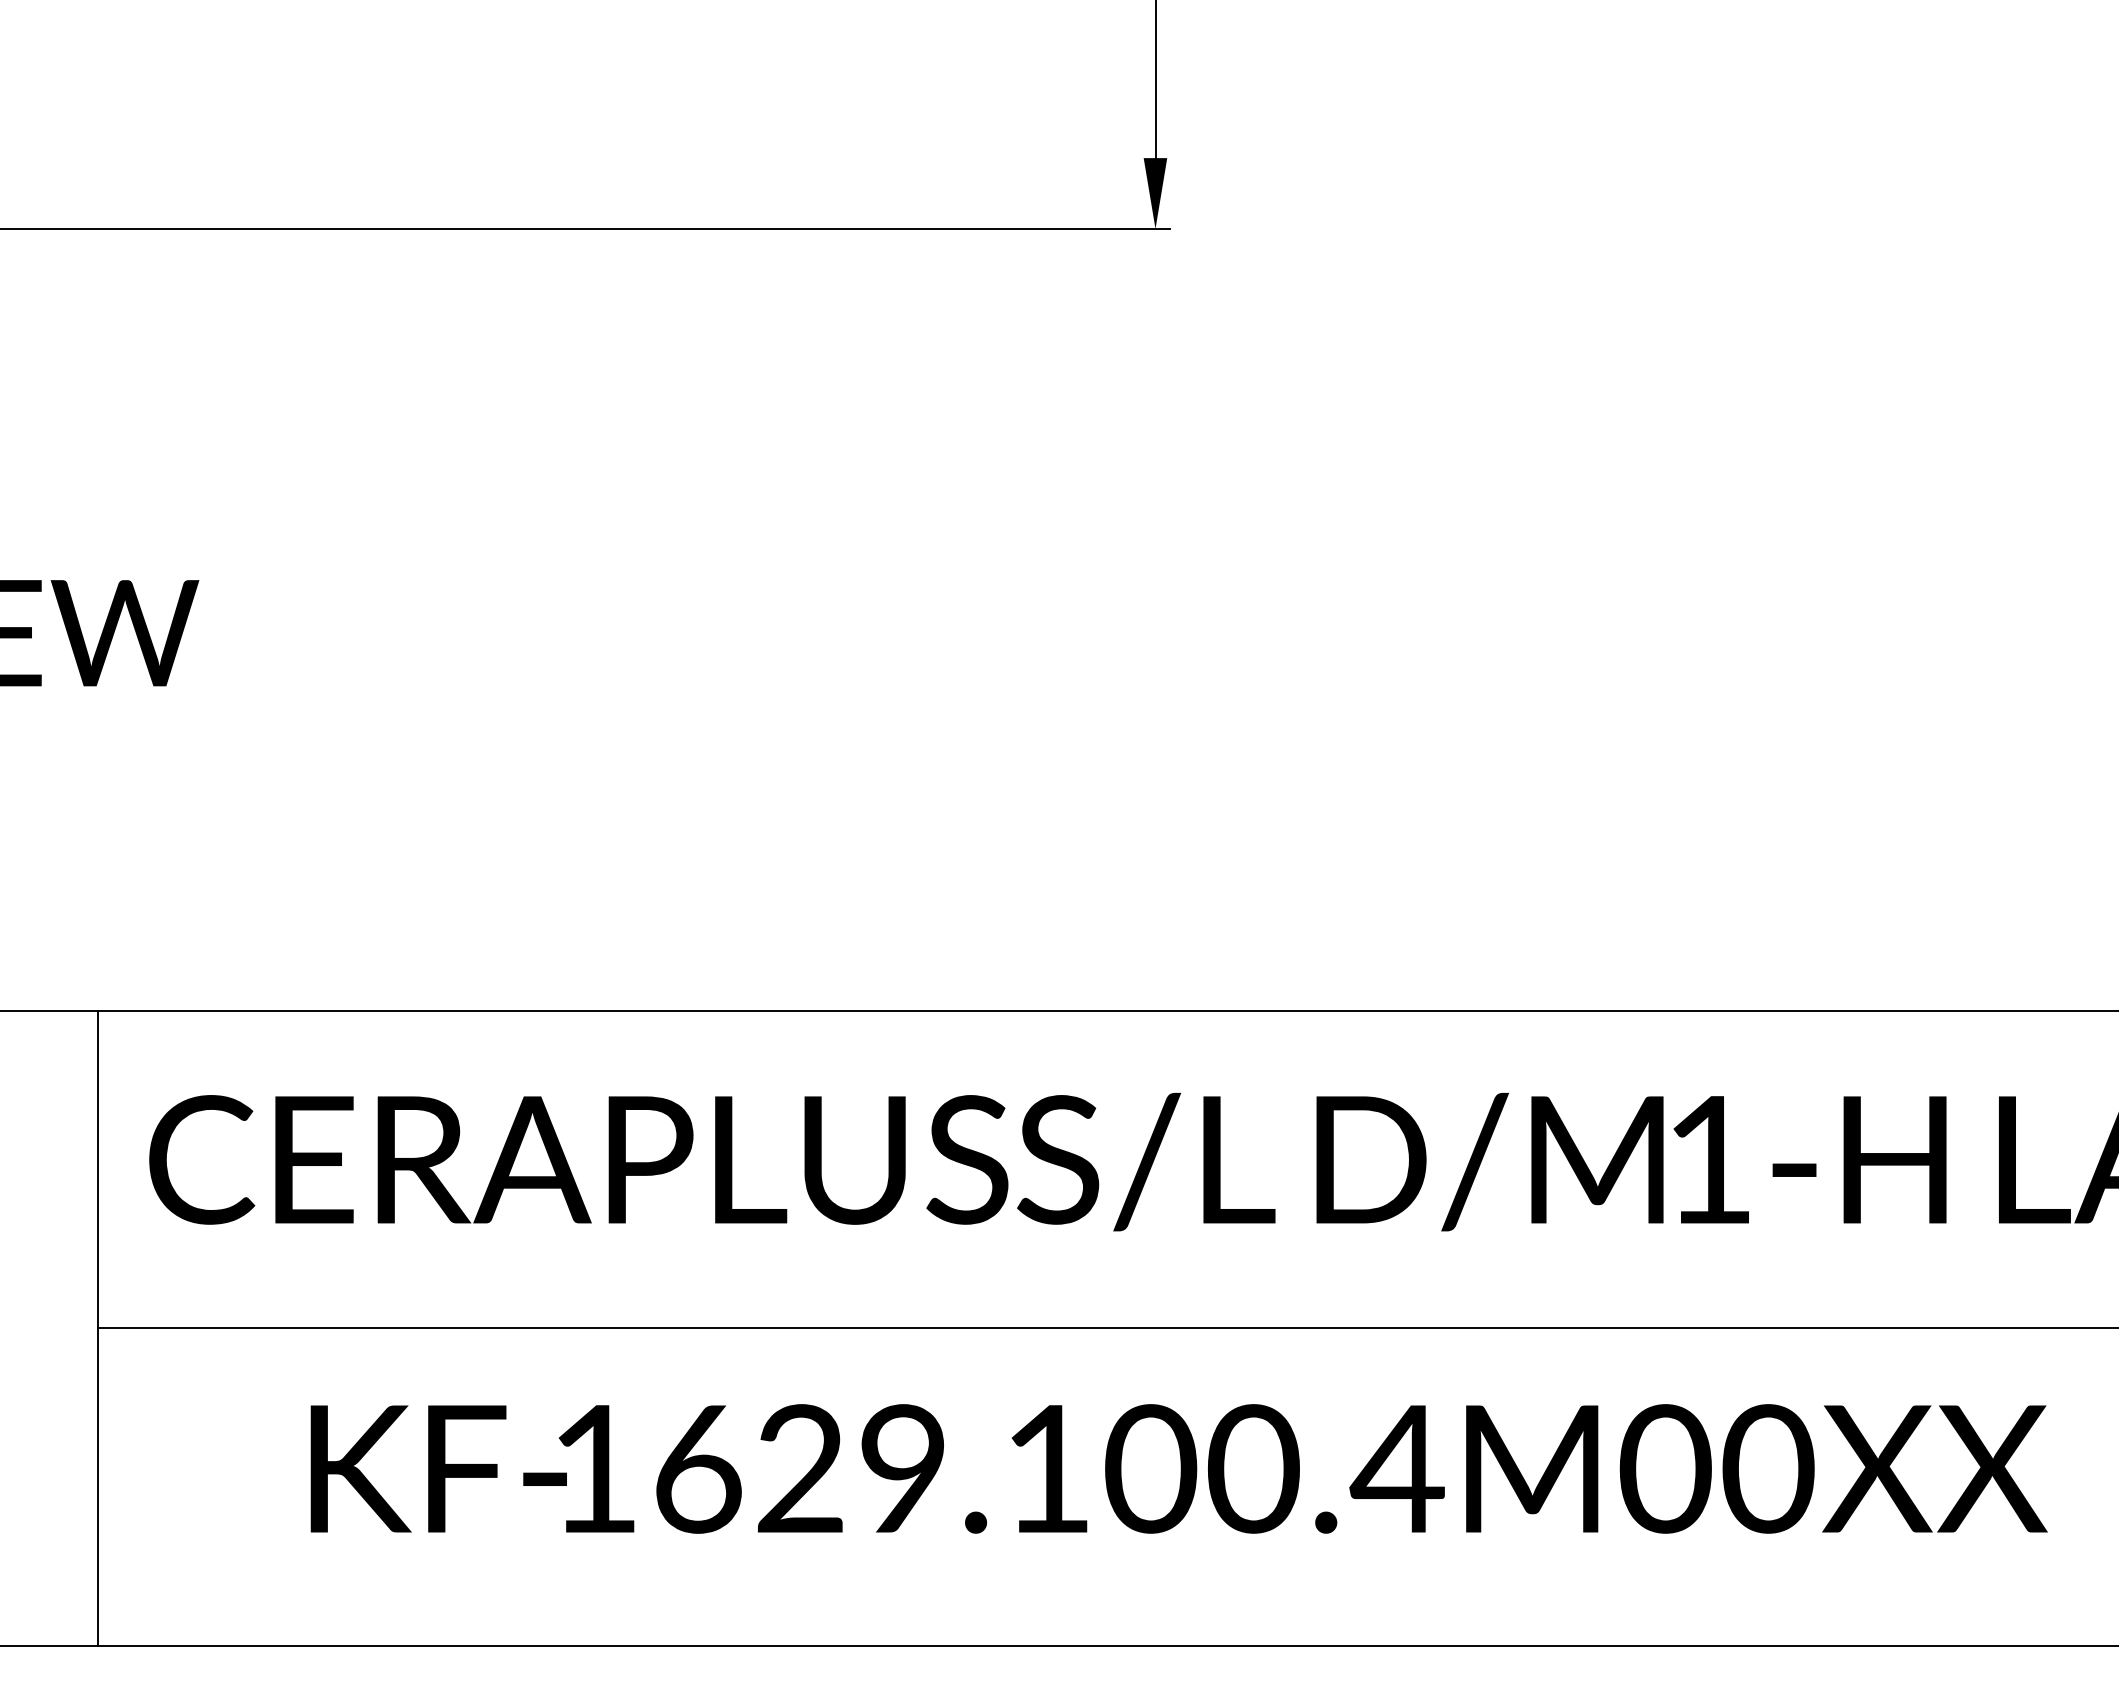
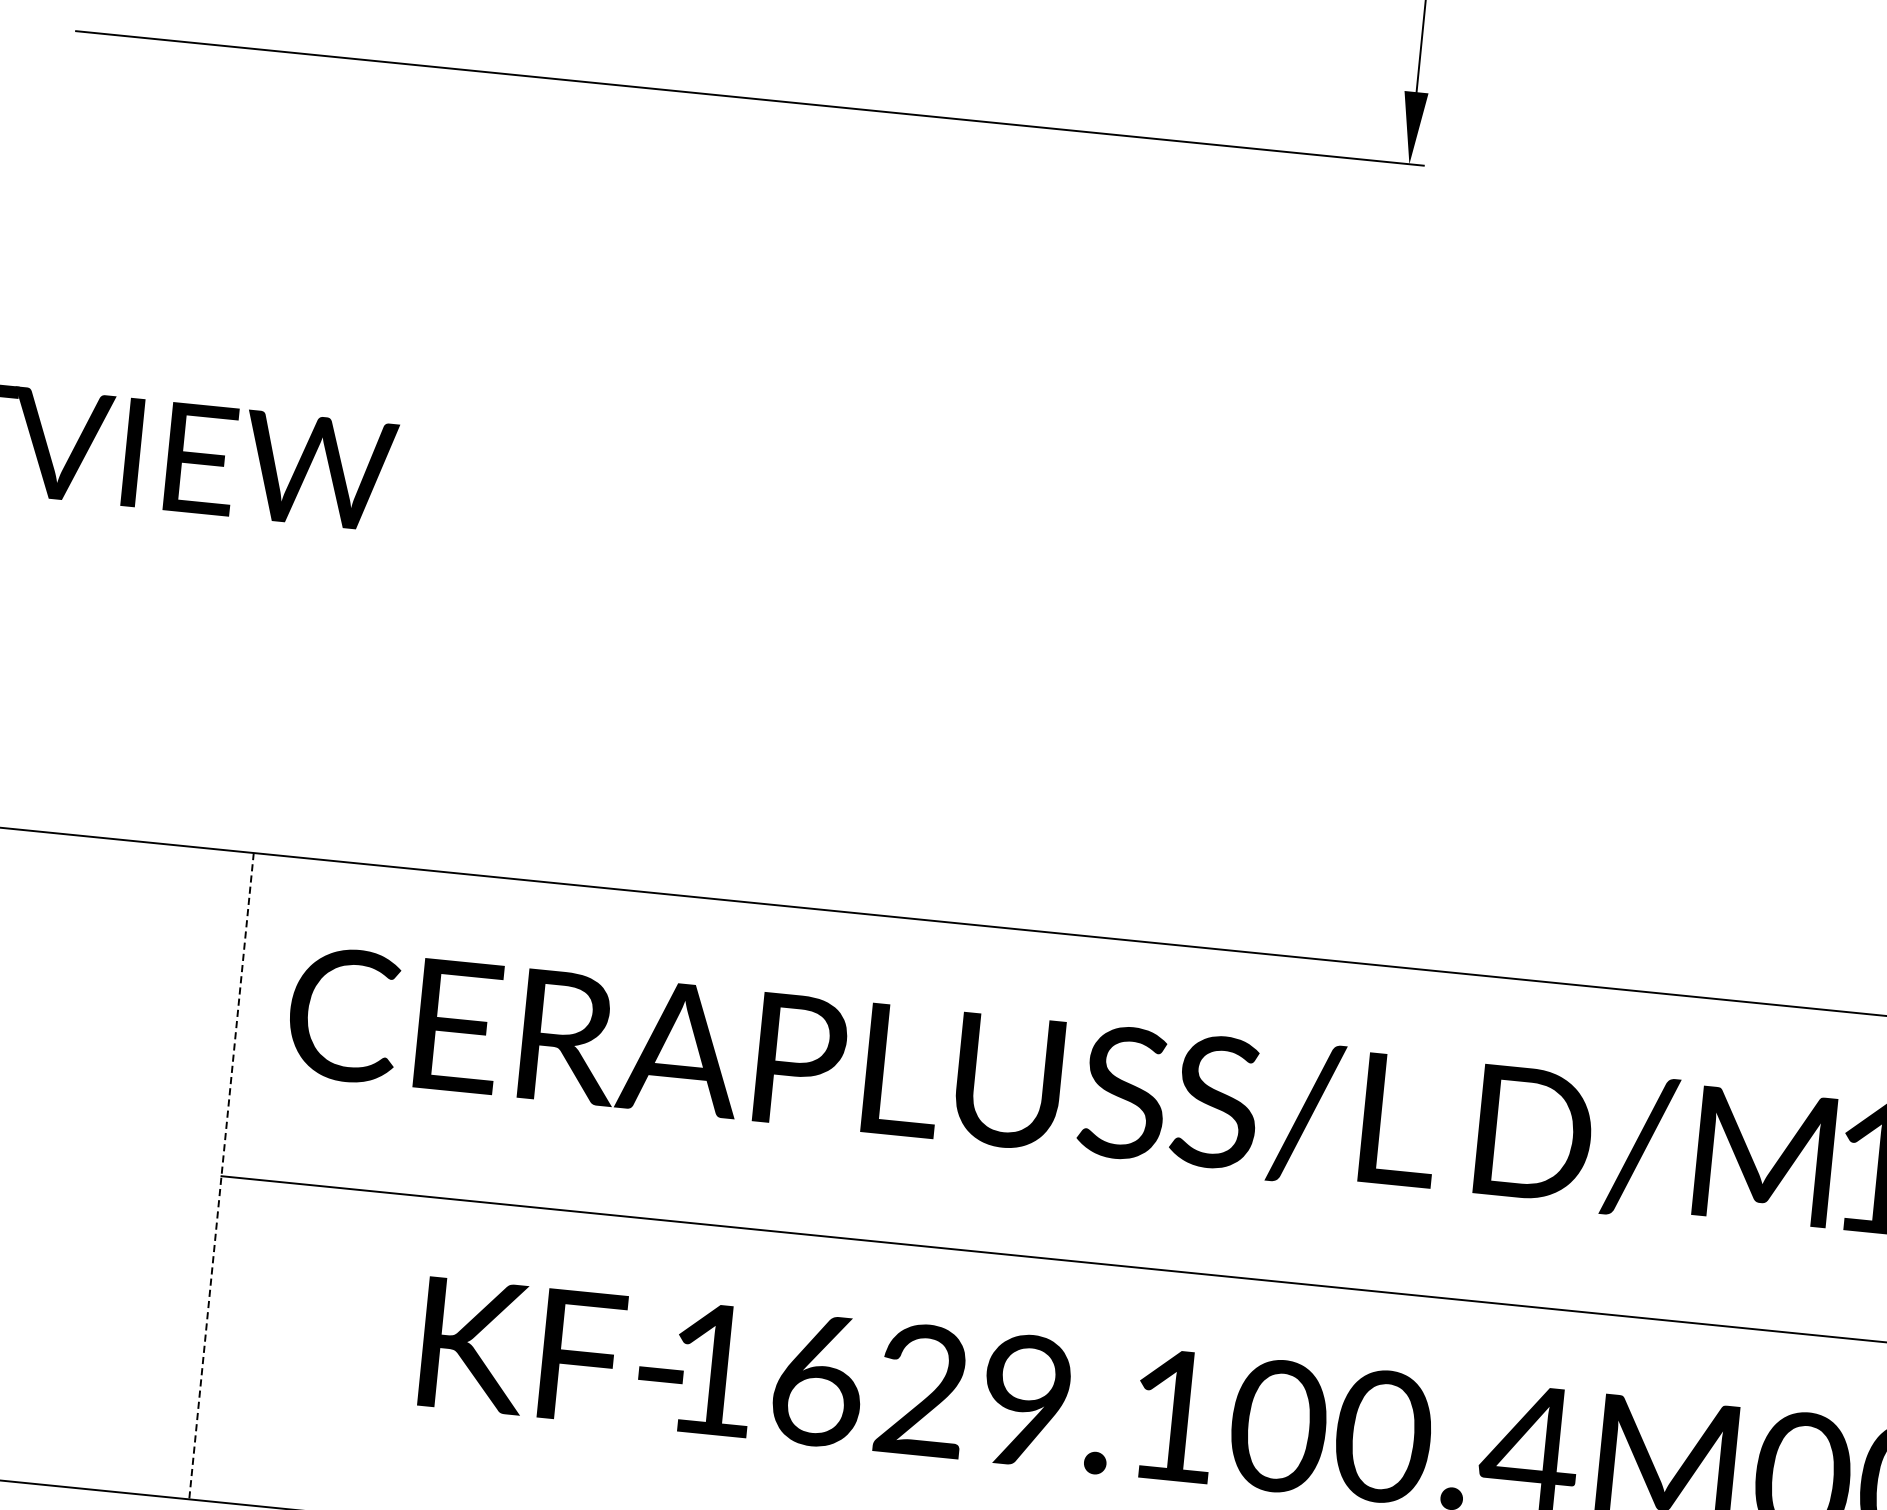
line: (98, 1328) -> (221, 1176), solid -> dashed

